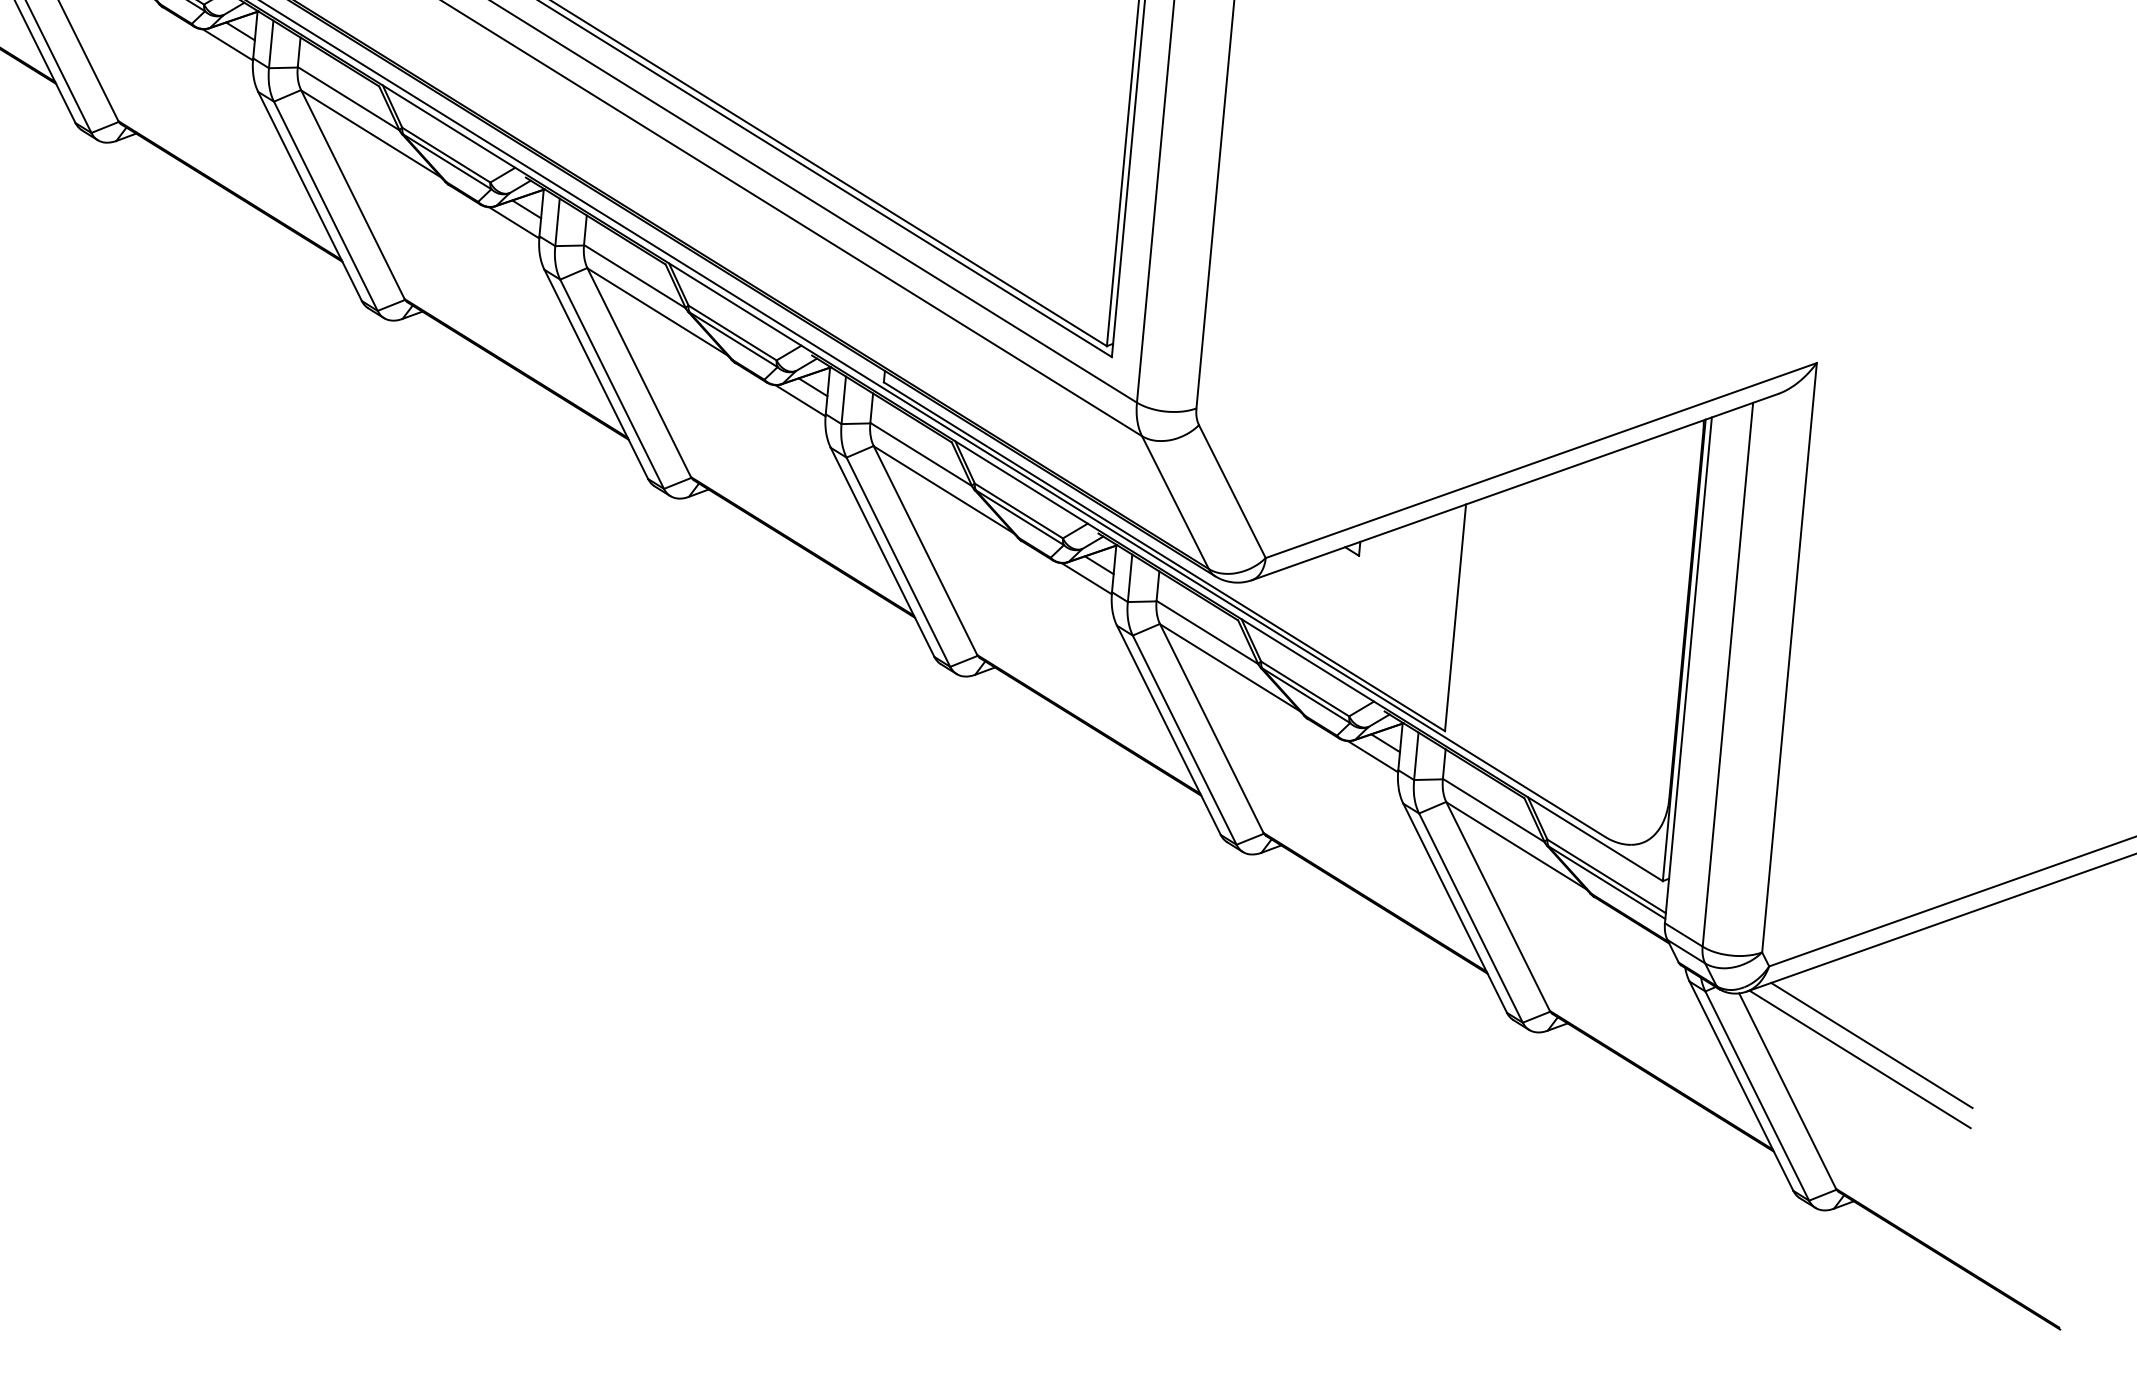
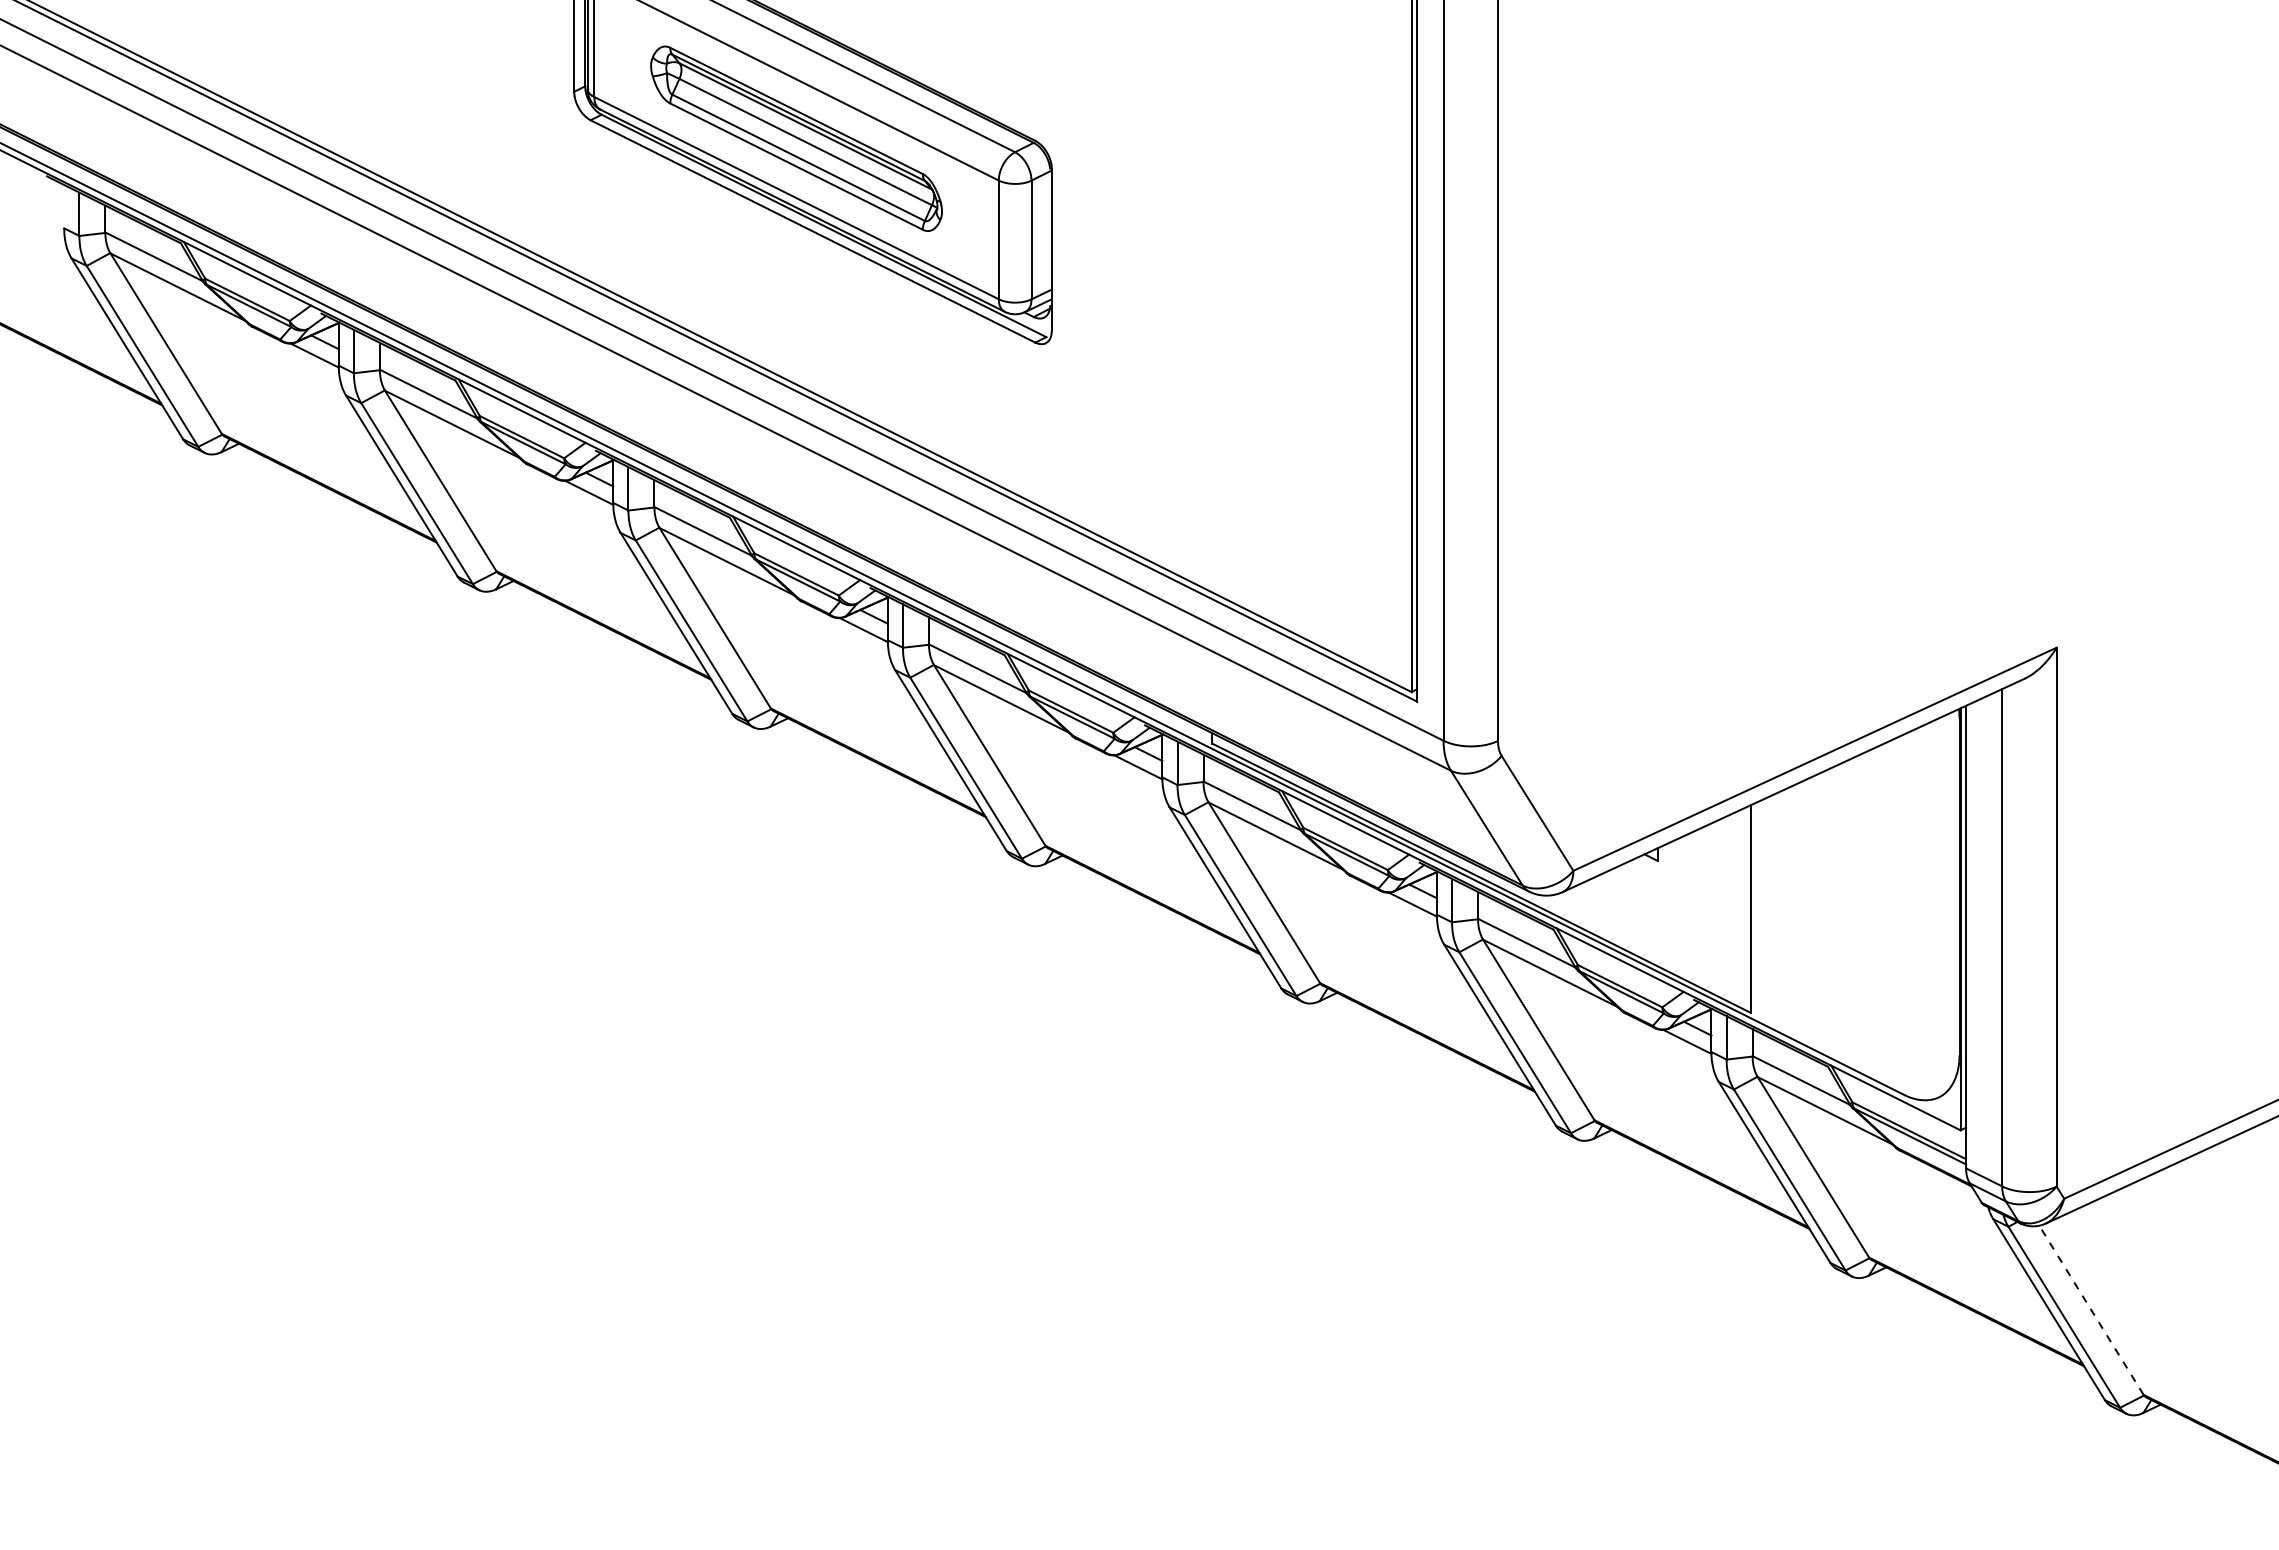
line: (1871, 1045) -> (2163, 1261), removed
line: (1860, 1059) -> (2154, 1275), removed
line: (1787, 1090) -> (2091, 1309), solid -> dashed

